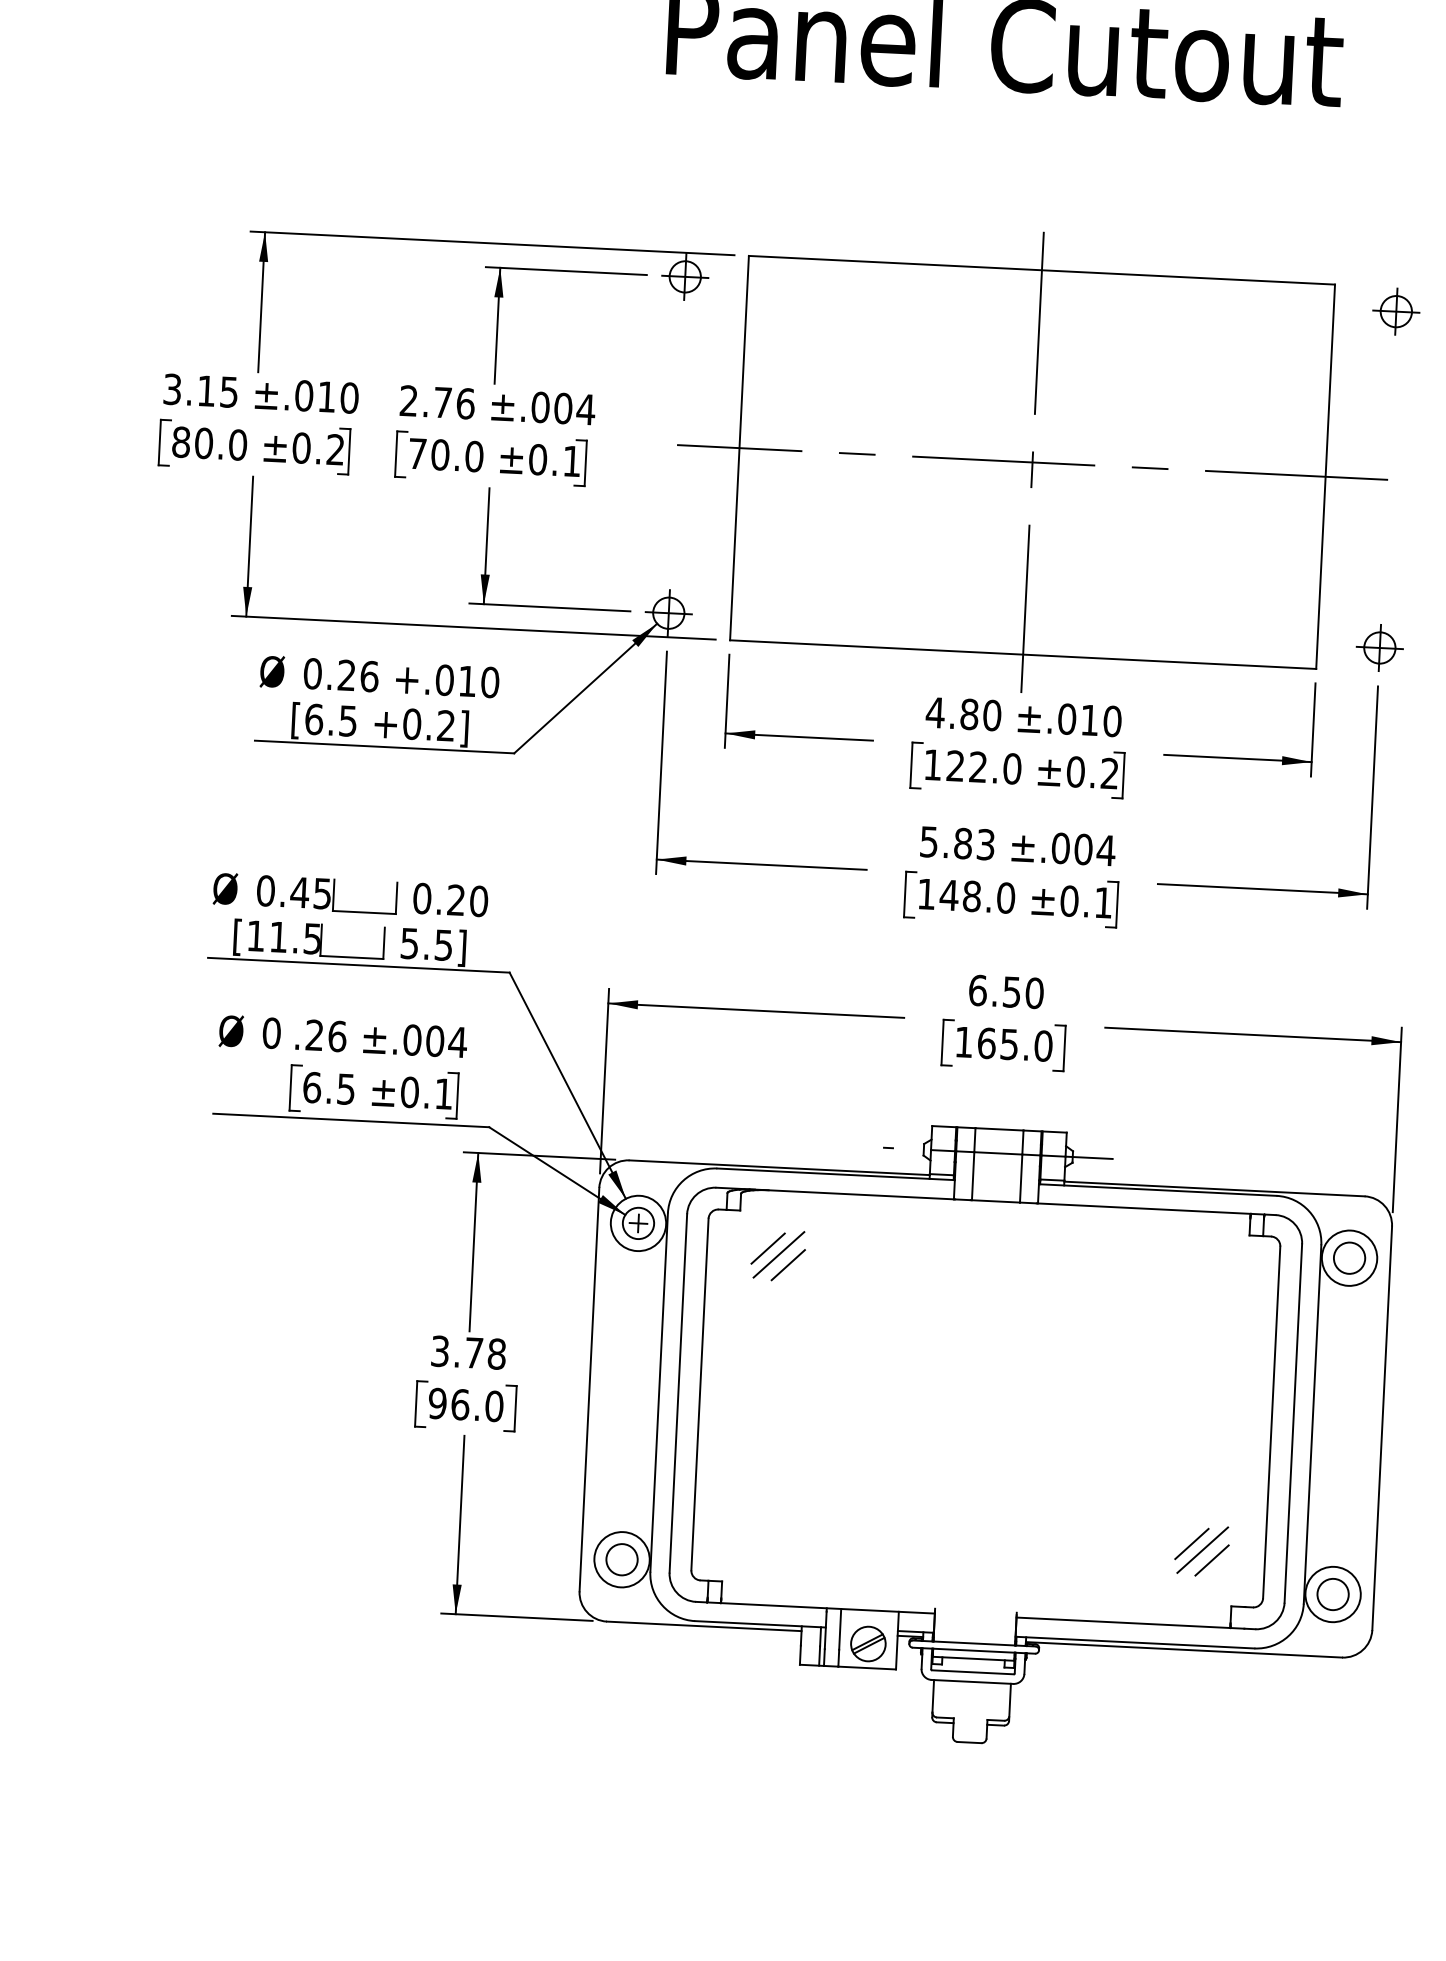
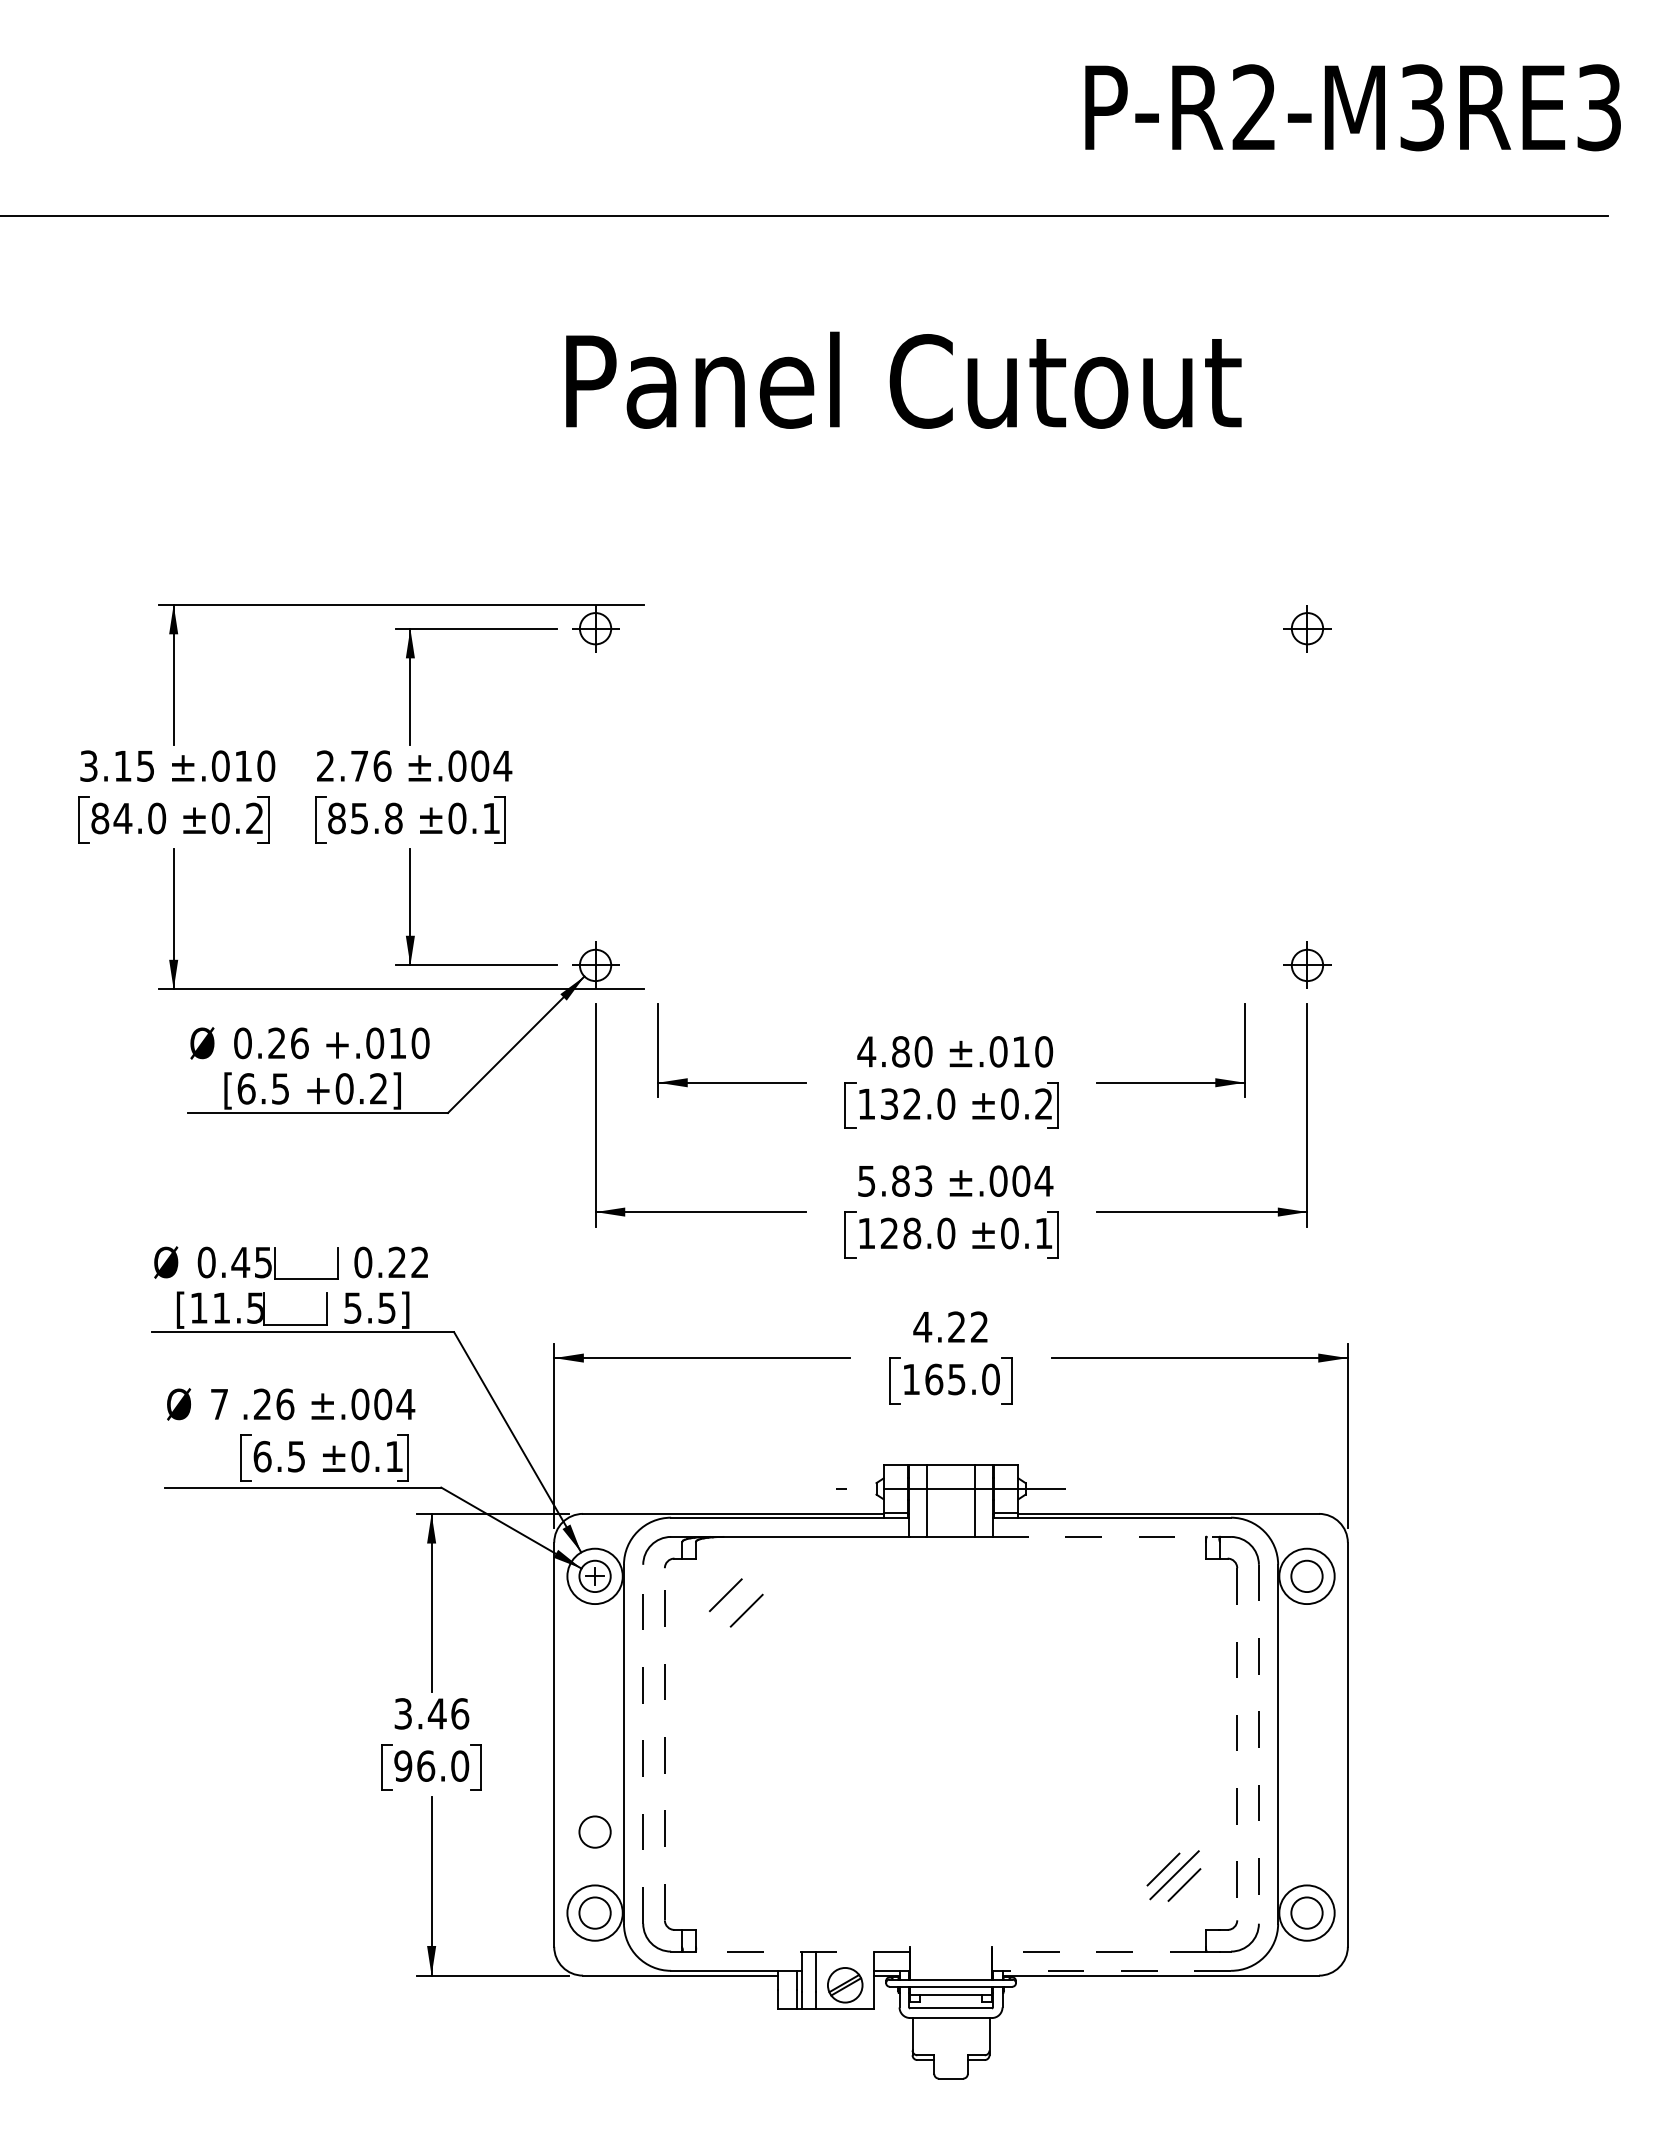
text: (203, 443) -> (122, 818), 80.0 -> 84.0
text: (446, 455) -> (365, 818), 70.0 -> 85.8
part: (1032, 461) -> (951, 796), removed
text: (955, 765) -> (889, 1103), 122.0 -> 132.0
text: (949, 894) -> (889, 1232), 148.0 -> 128.0
text: (479, 901) -> (420, 1262), 0.20 -> 0.22
text: (1005, 991) -> (950, 1326), 6.50 -> 4.22
text: (271, 1033) -> (219, 1404), 0 -> 7
line: (1156, 1208) -> (1111, 1536), solid -> dashed
line: (778, 1254) -> (736, 1600), removed
text: (485, 1353) -> (448, 1713), 3.78 -> 3.46
line: (678, 1392) -> (643, 1743), solid -> dashed
line: (699, 1393) -> (664, 1743), solid -> dashed
line: (1271, 1422) -> (1237, 1744), solid -> dashed
line: (1292, 1423) -> (1258, 1744), solid -> dashed
circle: (625, 1478) -> (594, 1831), added
line: (827, 1608) -> (802, 1951), solid -> dashed
line: (1122, 1622) -> (1098, 1951), solid -> dashed
line: (1135, 1642) -> (1111, 1970), solid -> dashed

